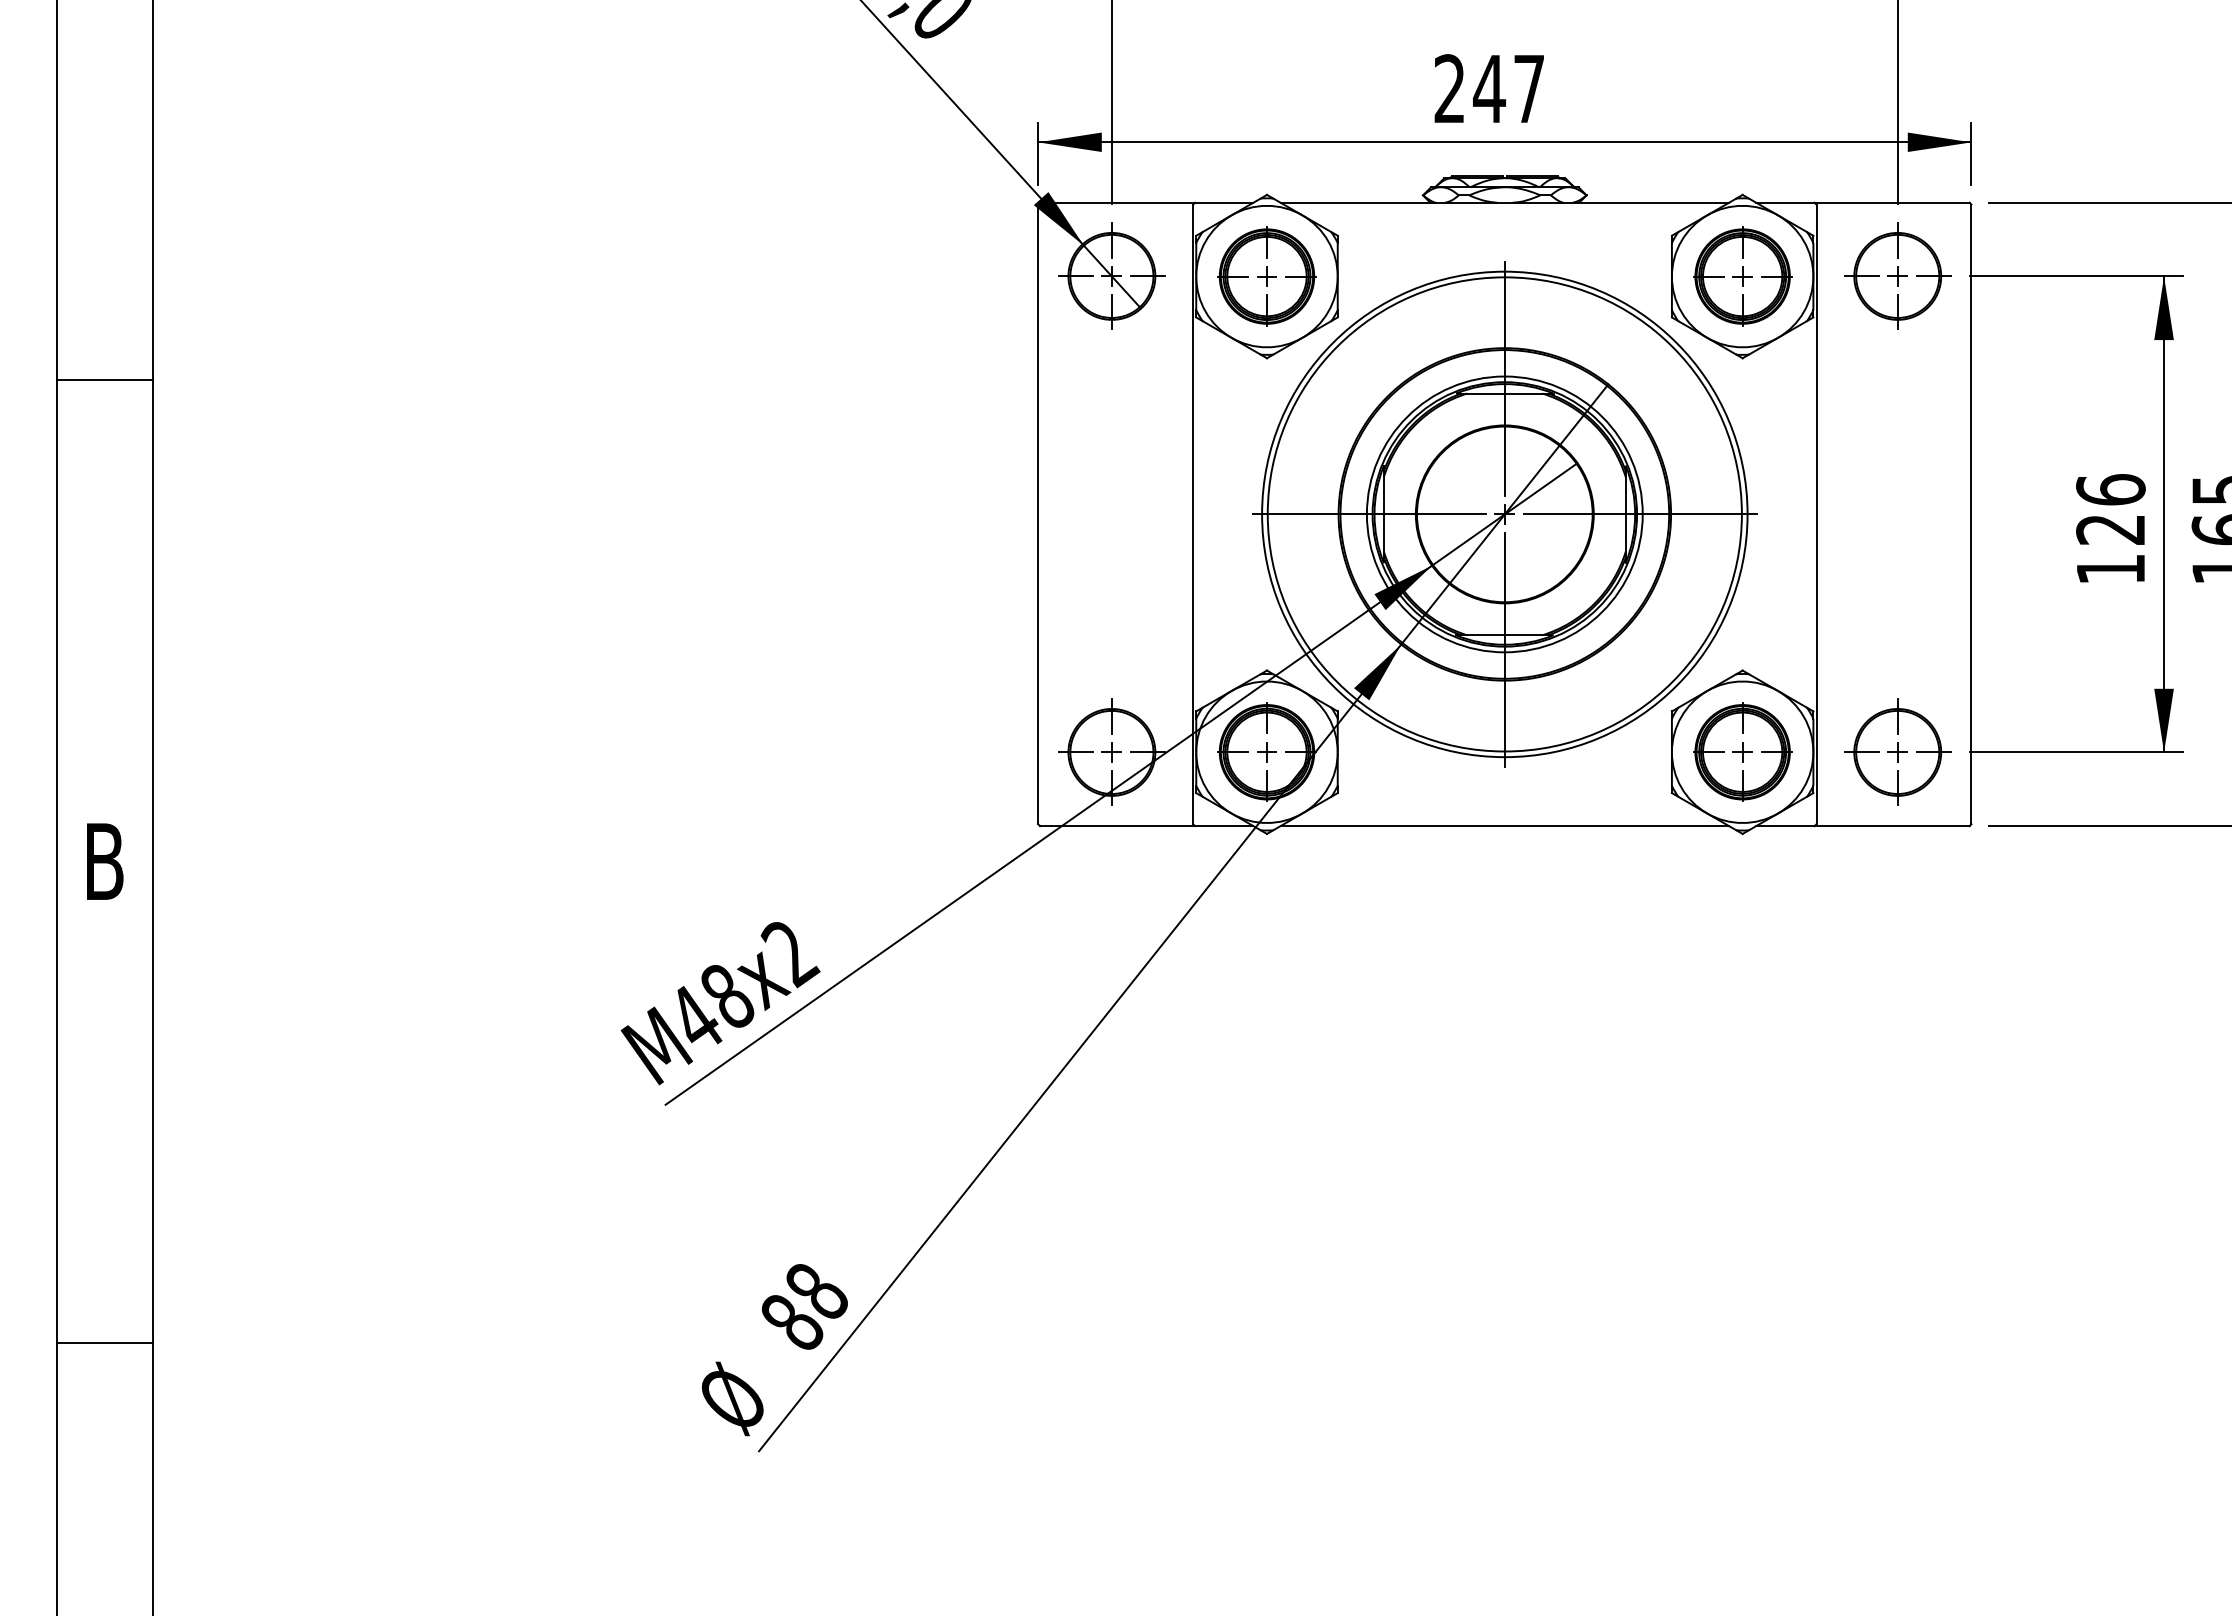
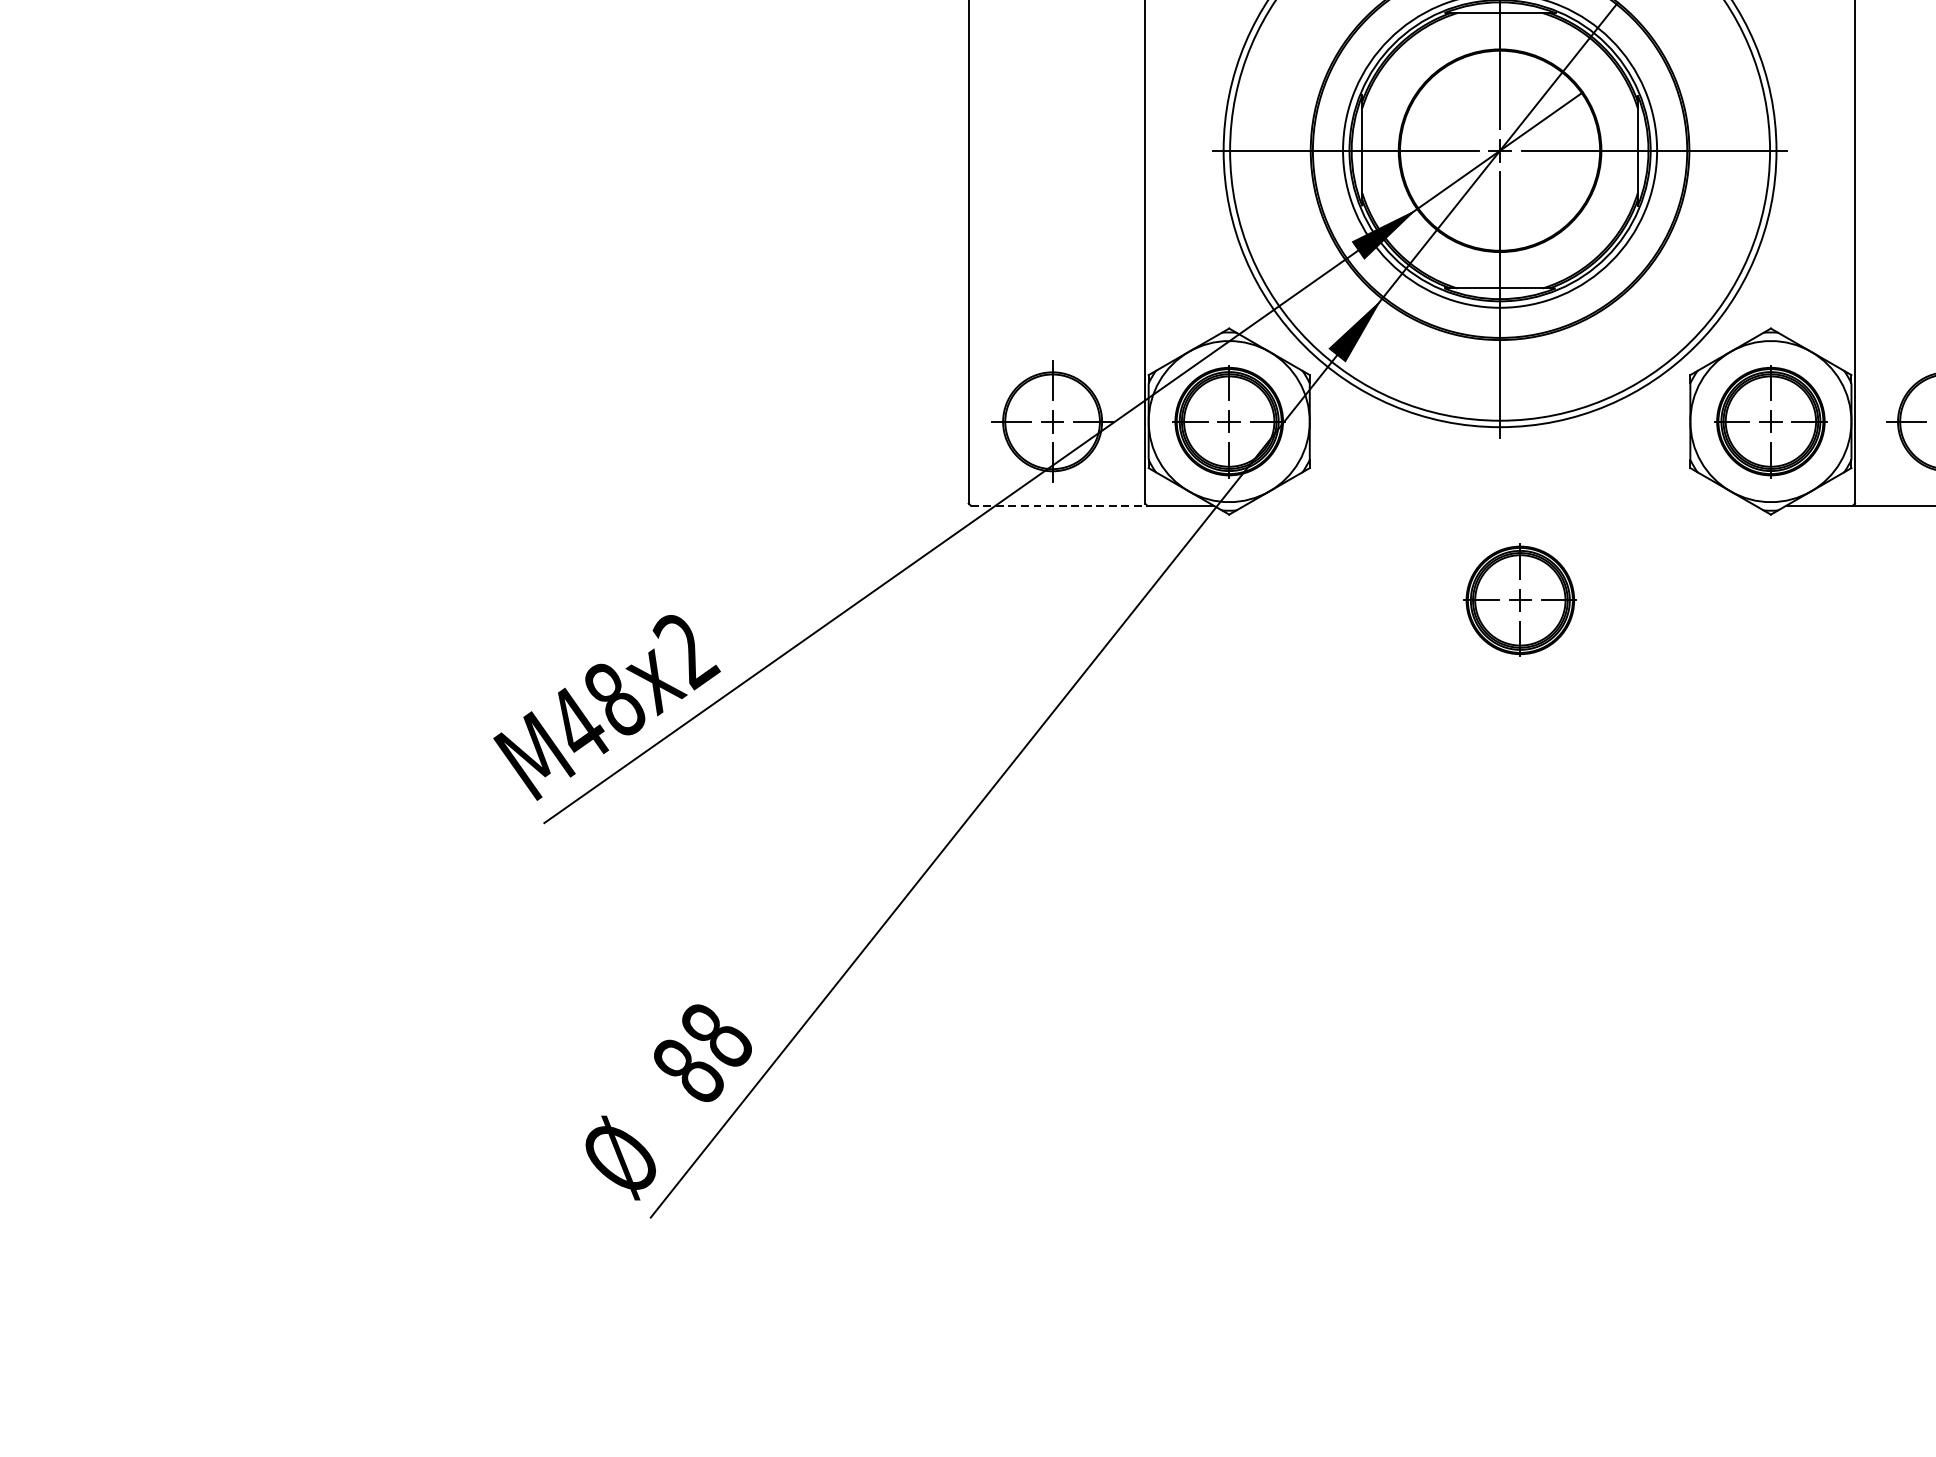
line: (1118, 826) -> (1060, 506), solid -> dashed
line: (1504, 826) -> (1499, 506), removed
part: (1522, 908) -> (1520, 599), added

